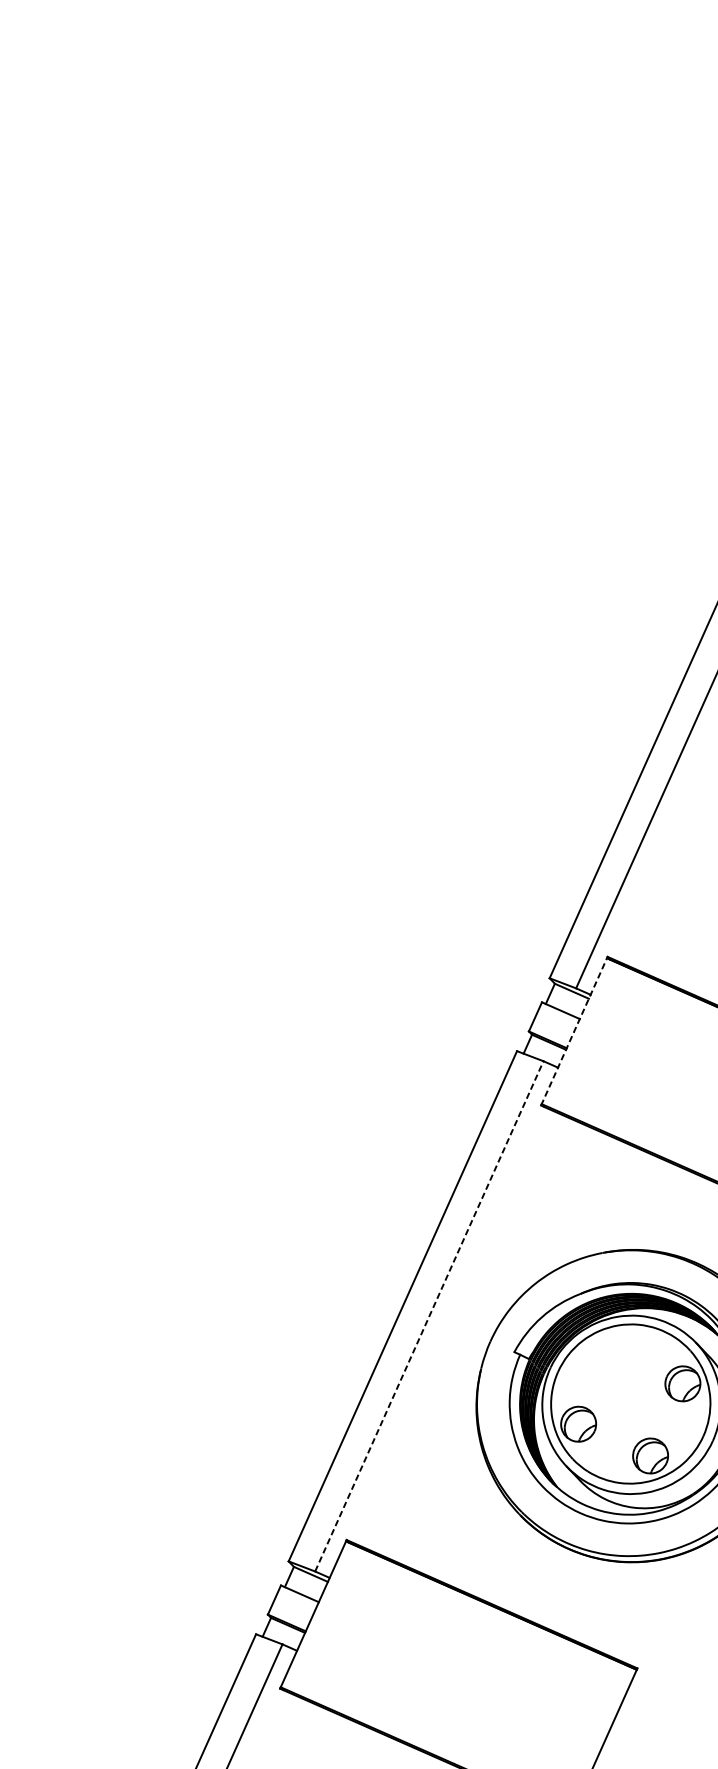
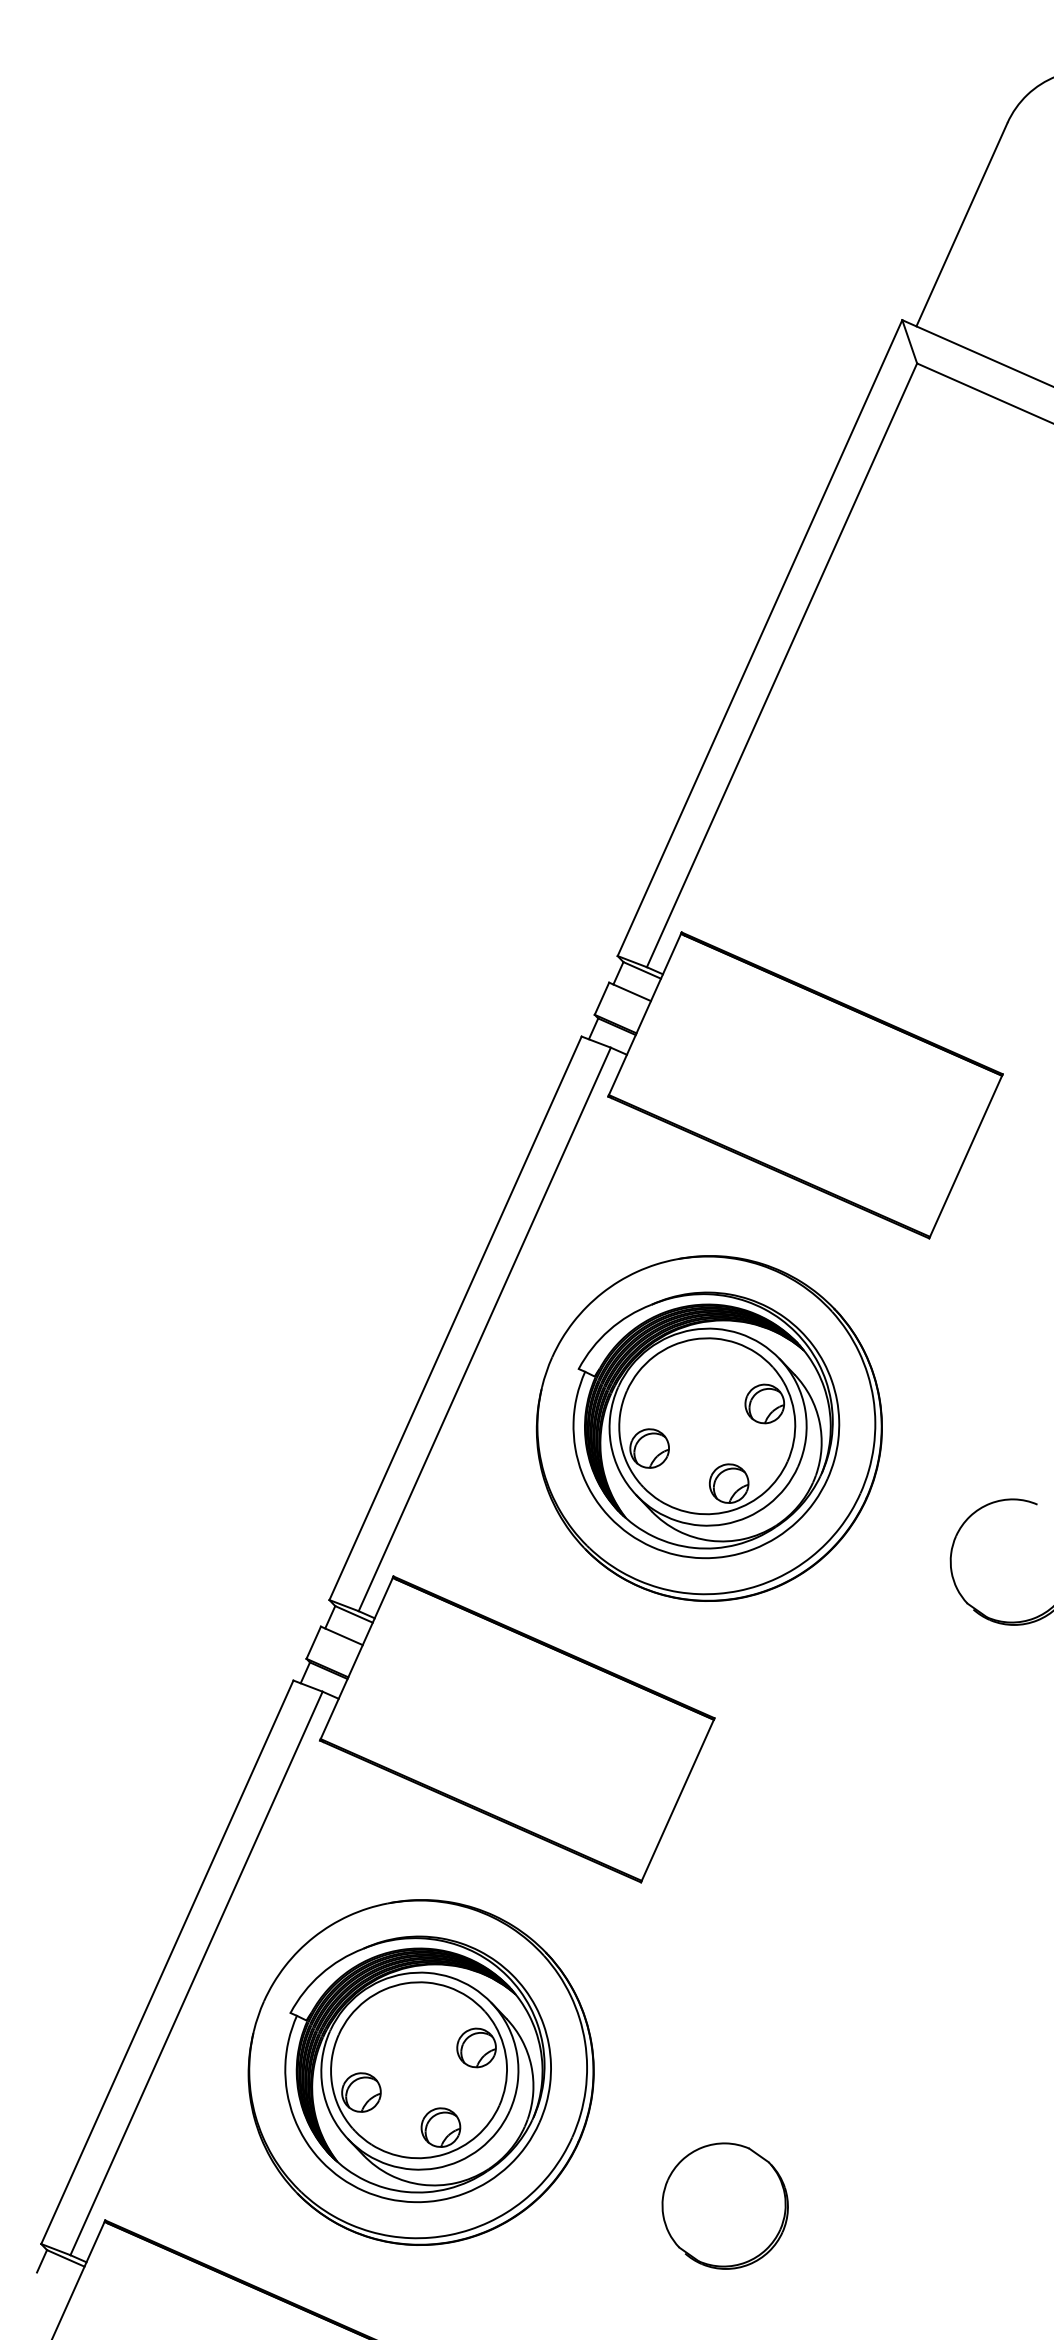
line: (573, 1031) -> (644, 1014), dashed -> solid
line: (429, 1316) -> (484, 1329), dashed -> solid

